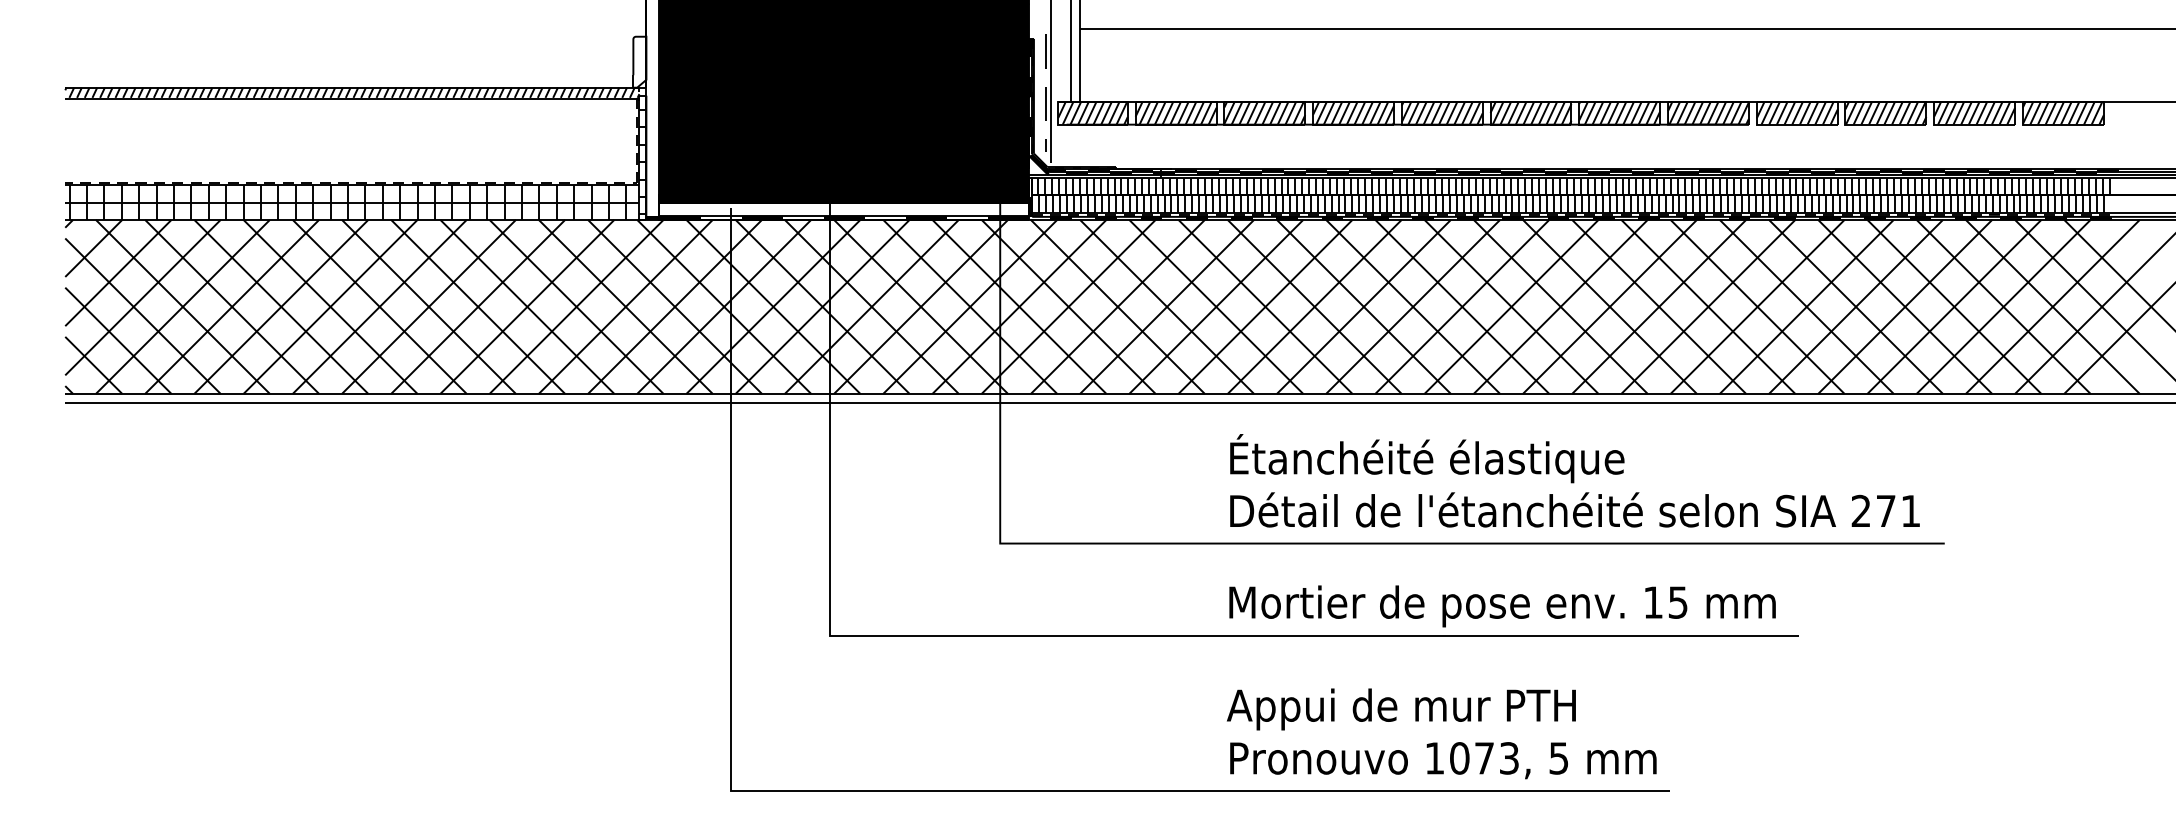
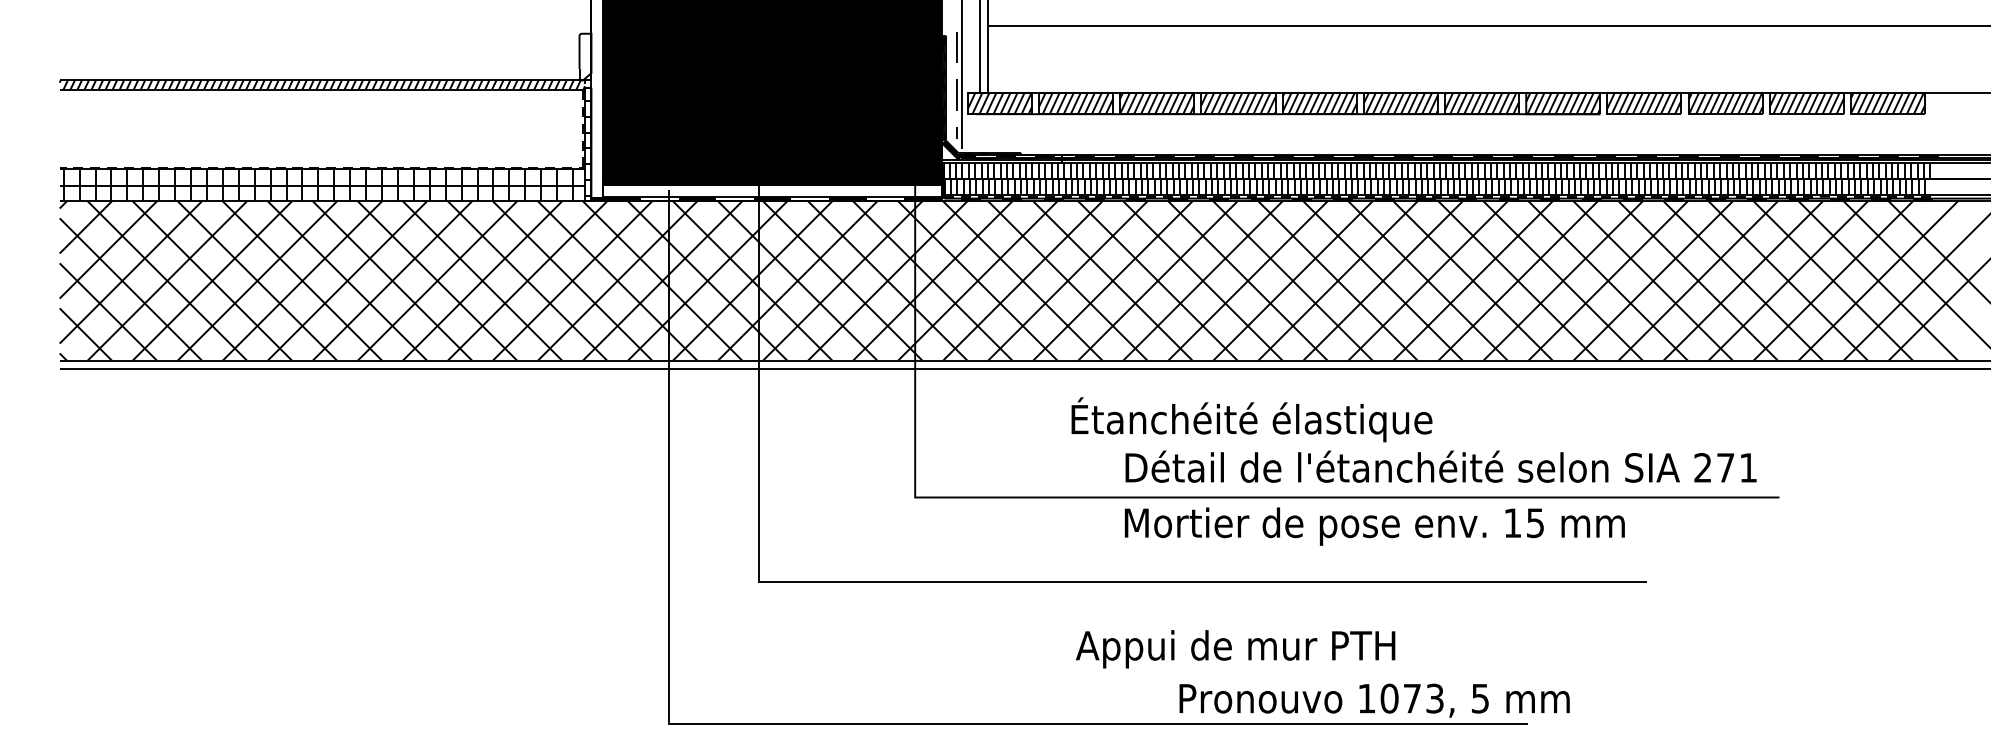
text: (1427, 458) -> (1252, 419), moved
text: (1502, 606) -> (1374, 526), moved
text: (1401, 709) -> (1235, 649), moved
text: (1443, 760) -> (1374, 700), moved

